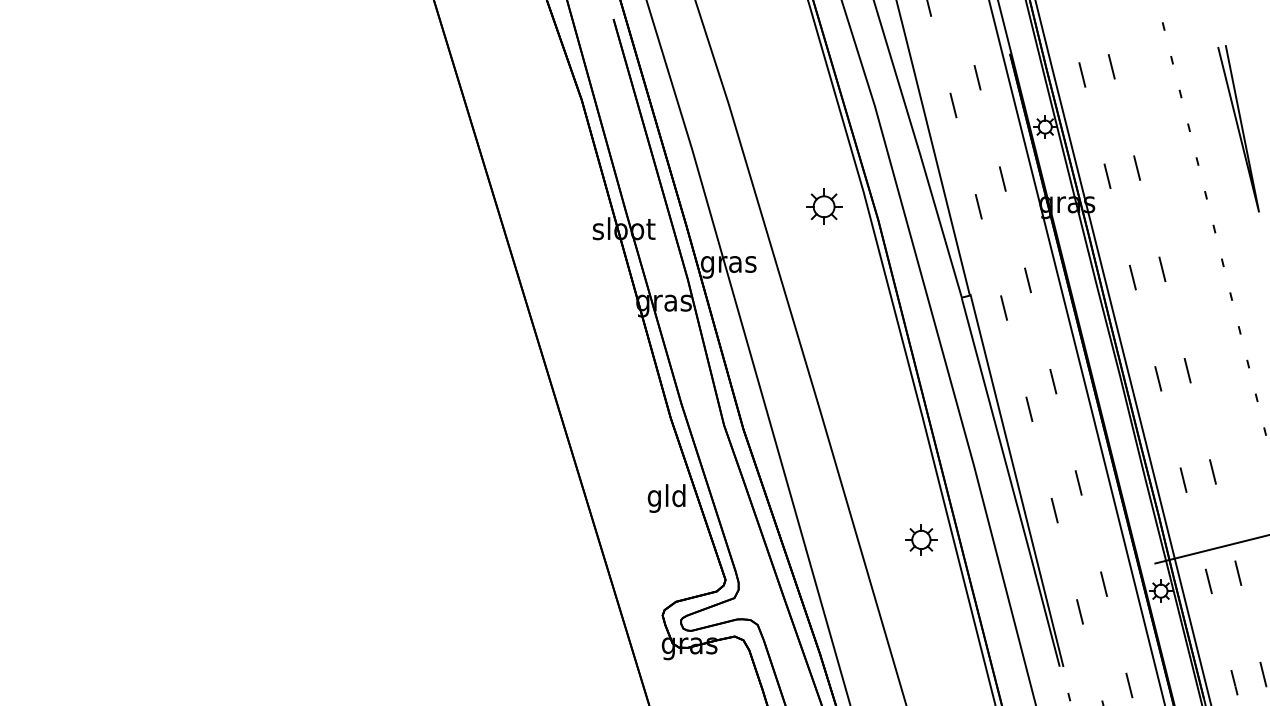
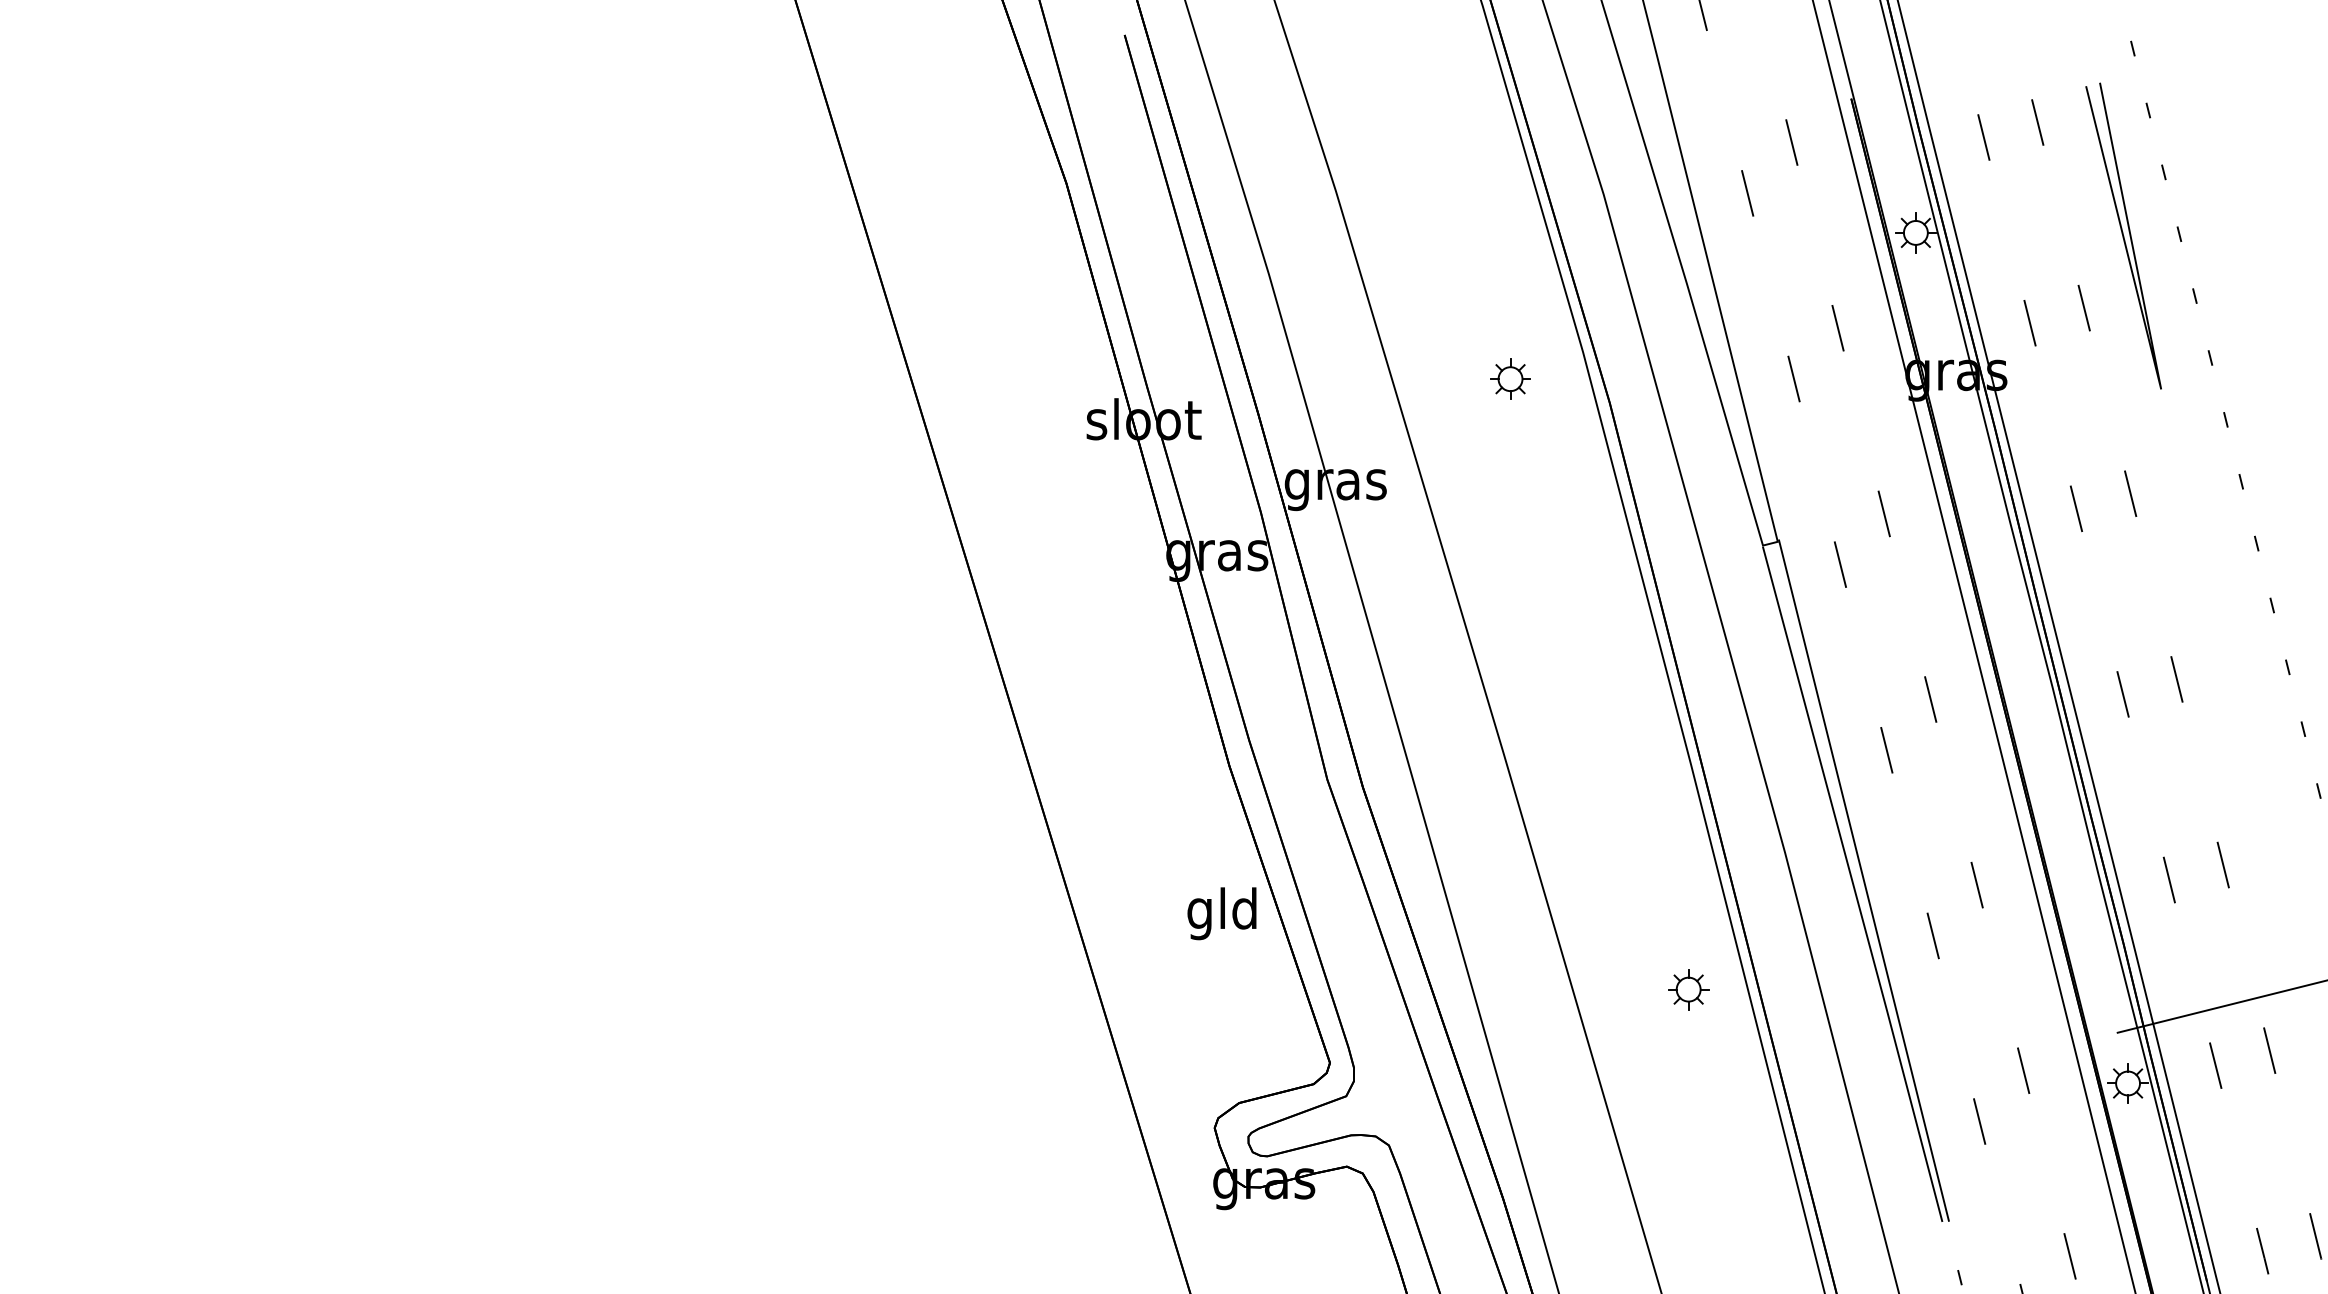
line: (1238, 128) -> (2123, 235), moved
part: (823, 206) -> (1509, 378), size x0.62
part: (920, 539) -> (1687, 988), size x0.71

